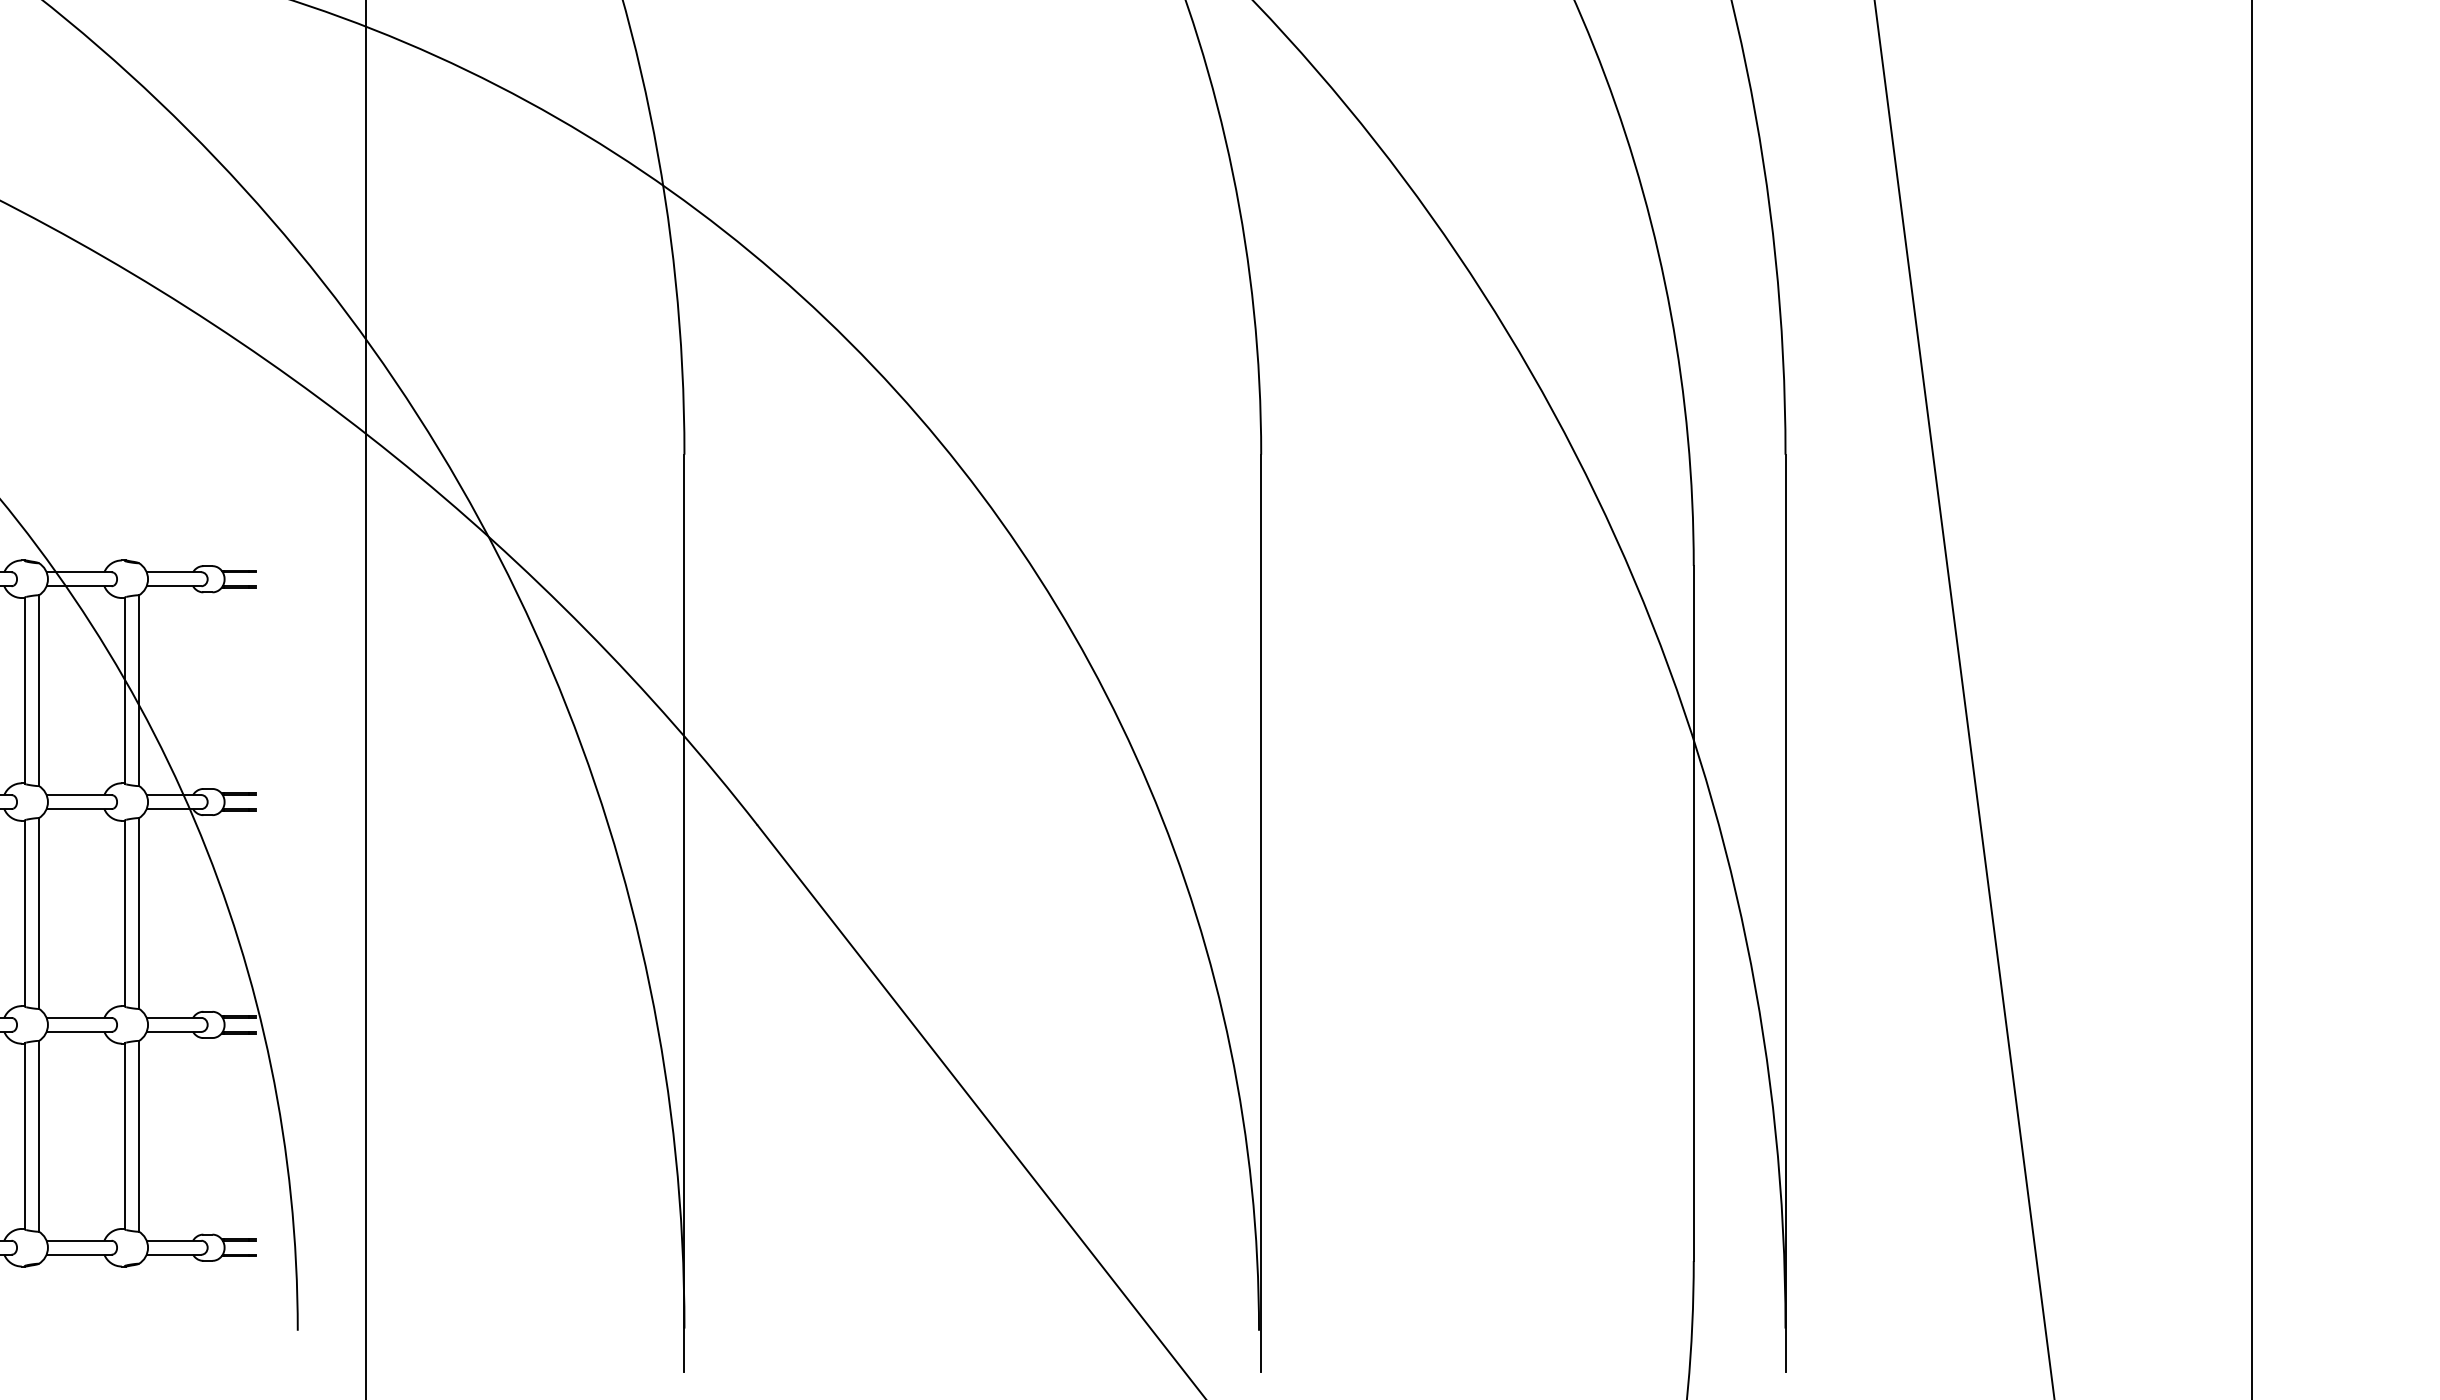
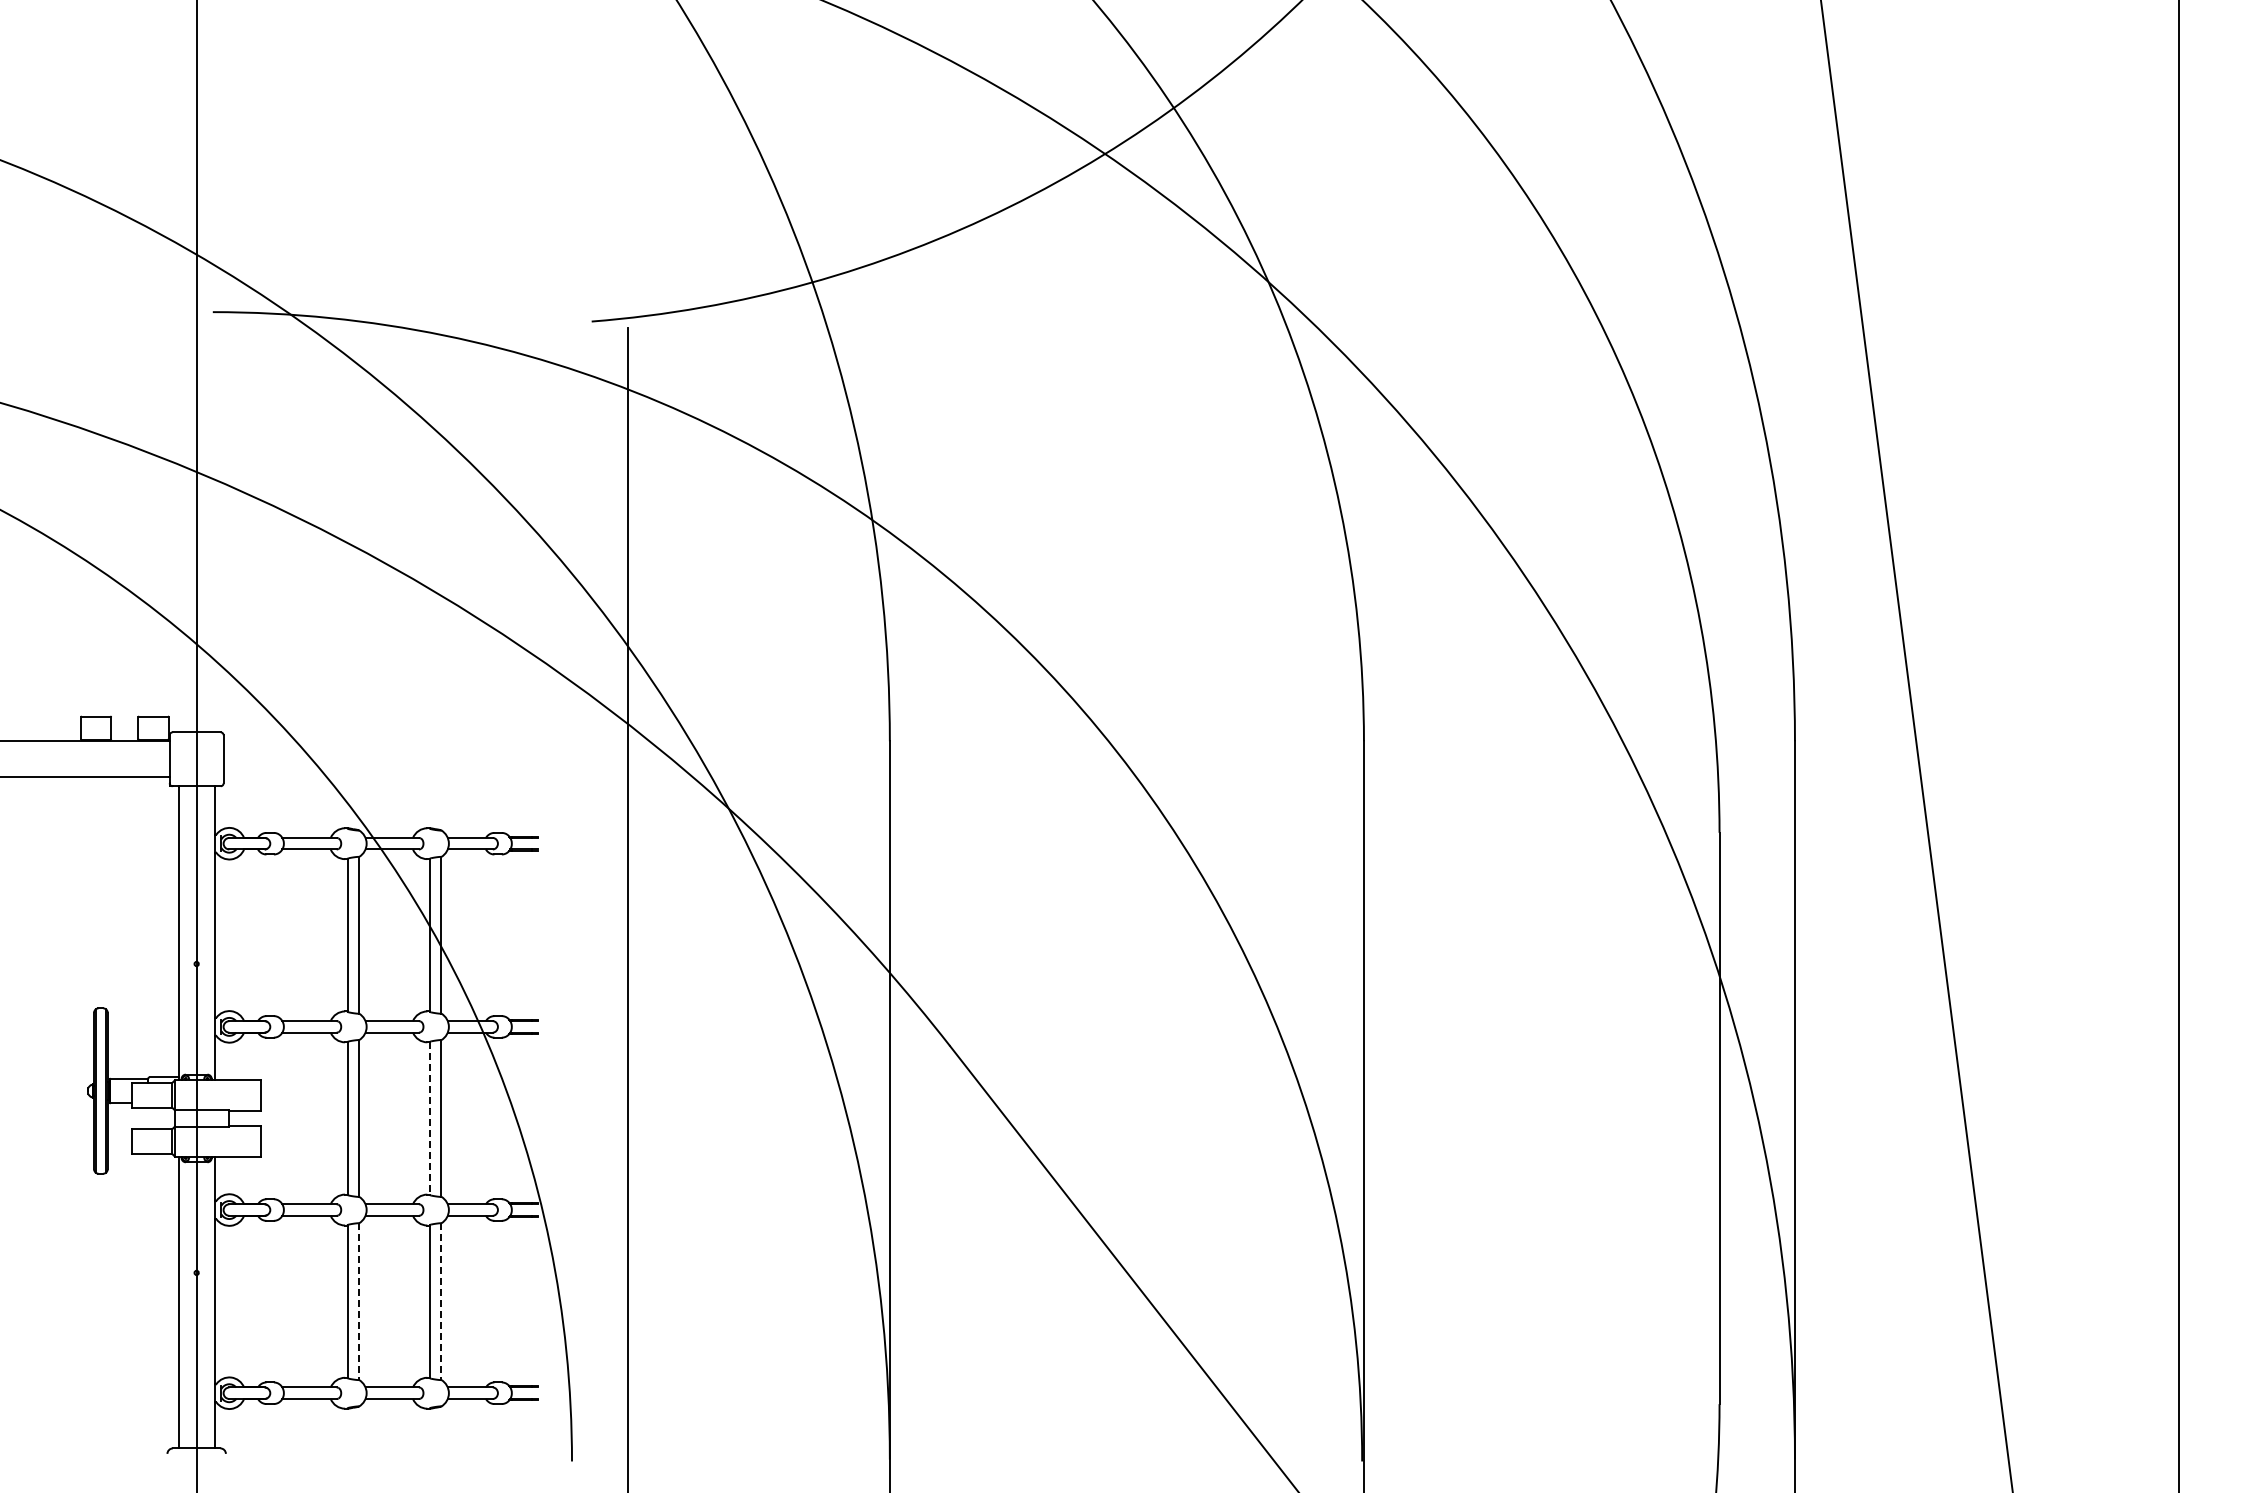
line: (124, 913) -> (429, 1118), solid -> dashed
line: (39, 1137) -> (359, 1302), solid -> dashed
line: (139, 1137) -> (441, 1302), solid -> dashed

